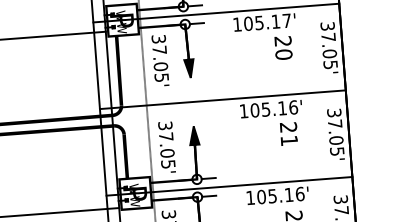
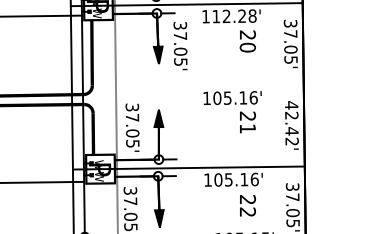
text: (267, 22) -> (234, 16), 105.17' -> 112.28'
text: (160, 61) -> (180, 46), moved
line: (222, 98) -> (187, 85), removed
text: (335, 132) -> (291, 123), 37.05' -> 42.42'

